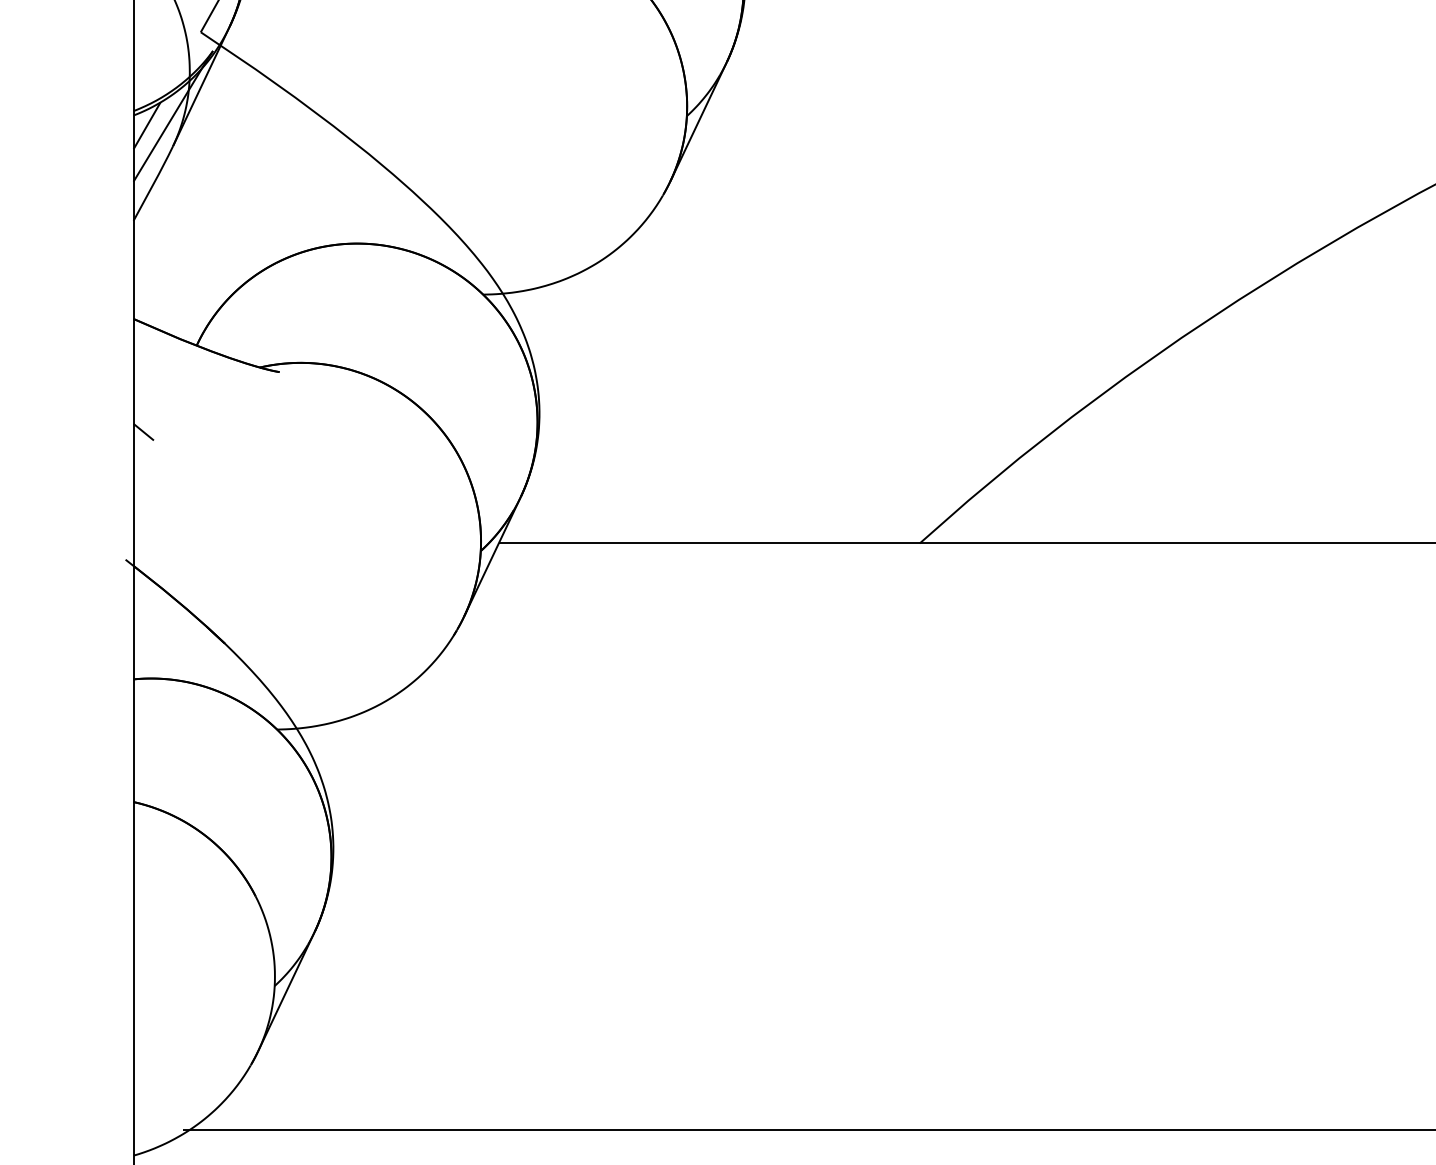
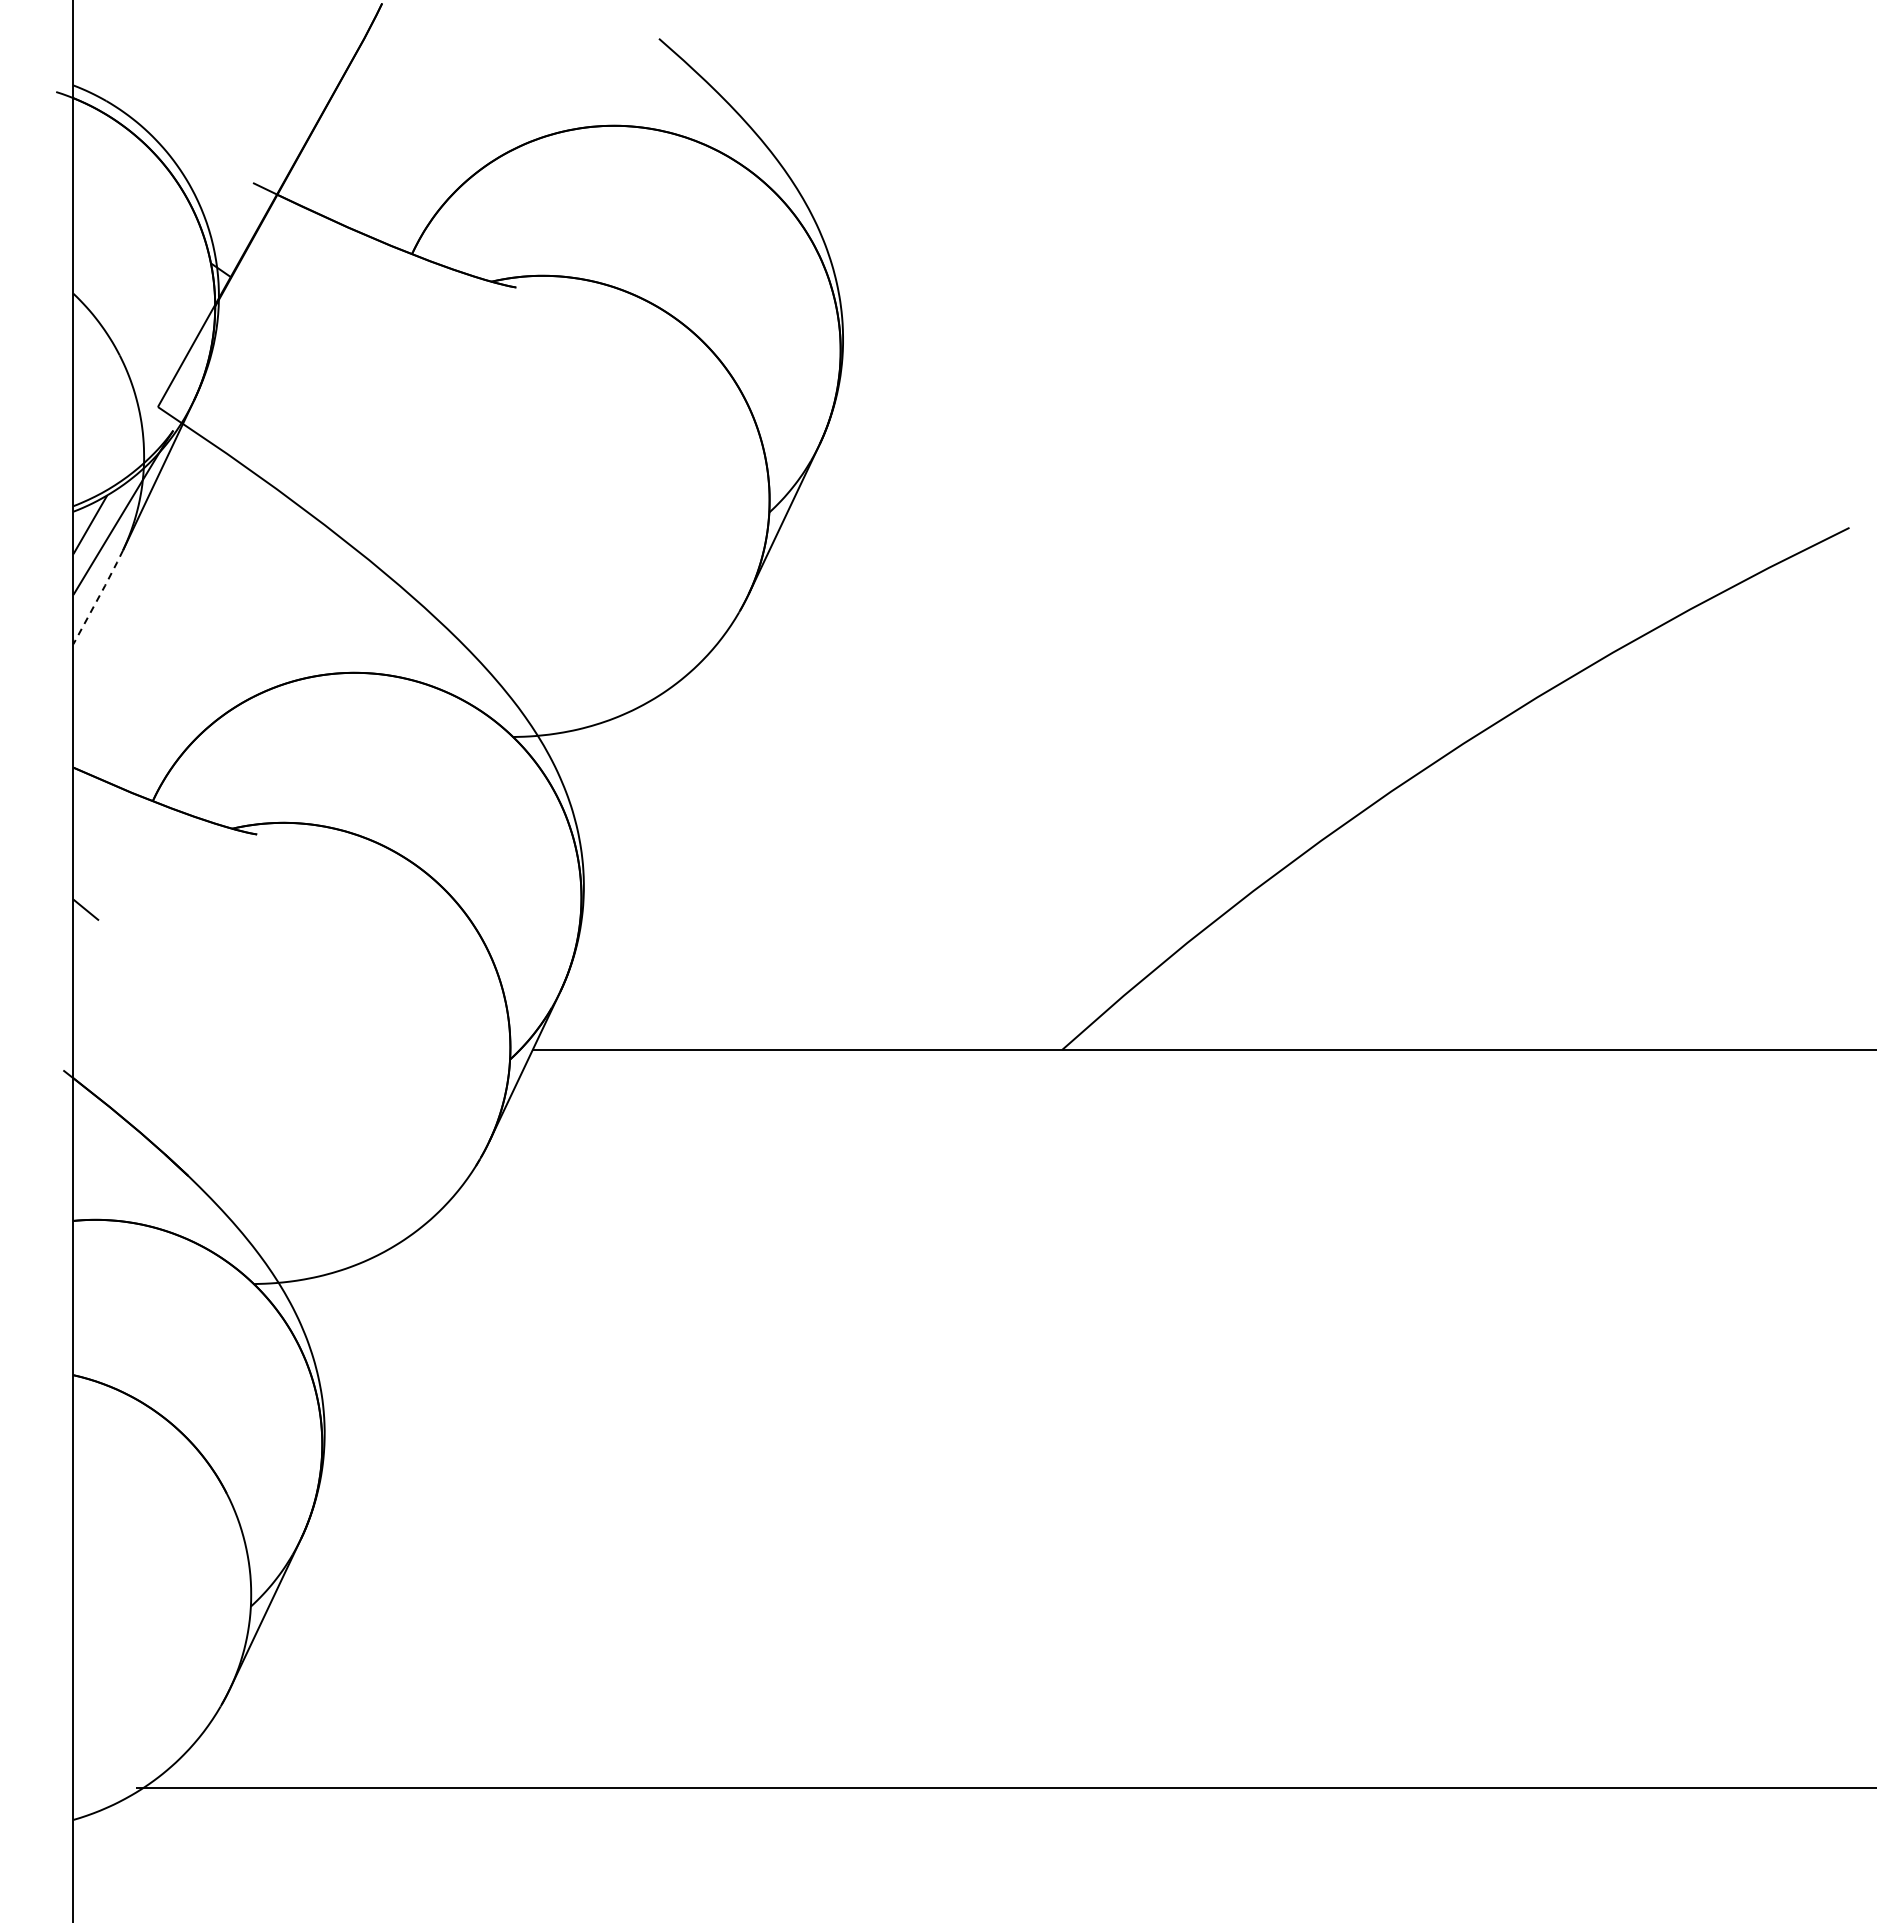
line: (154, 182) -> (99, 596), solid -> dashed

